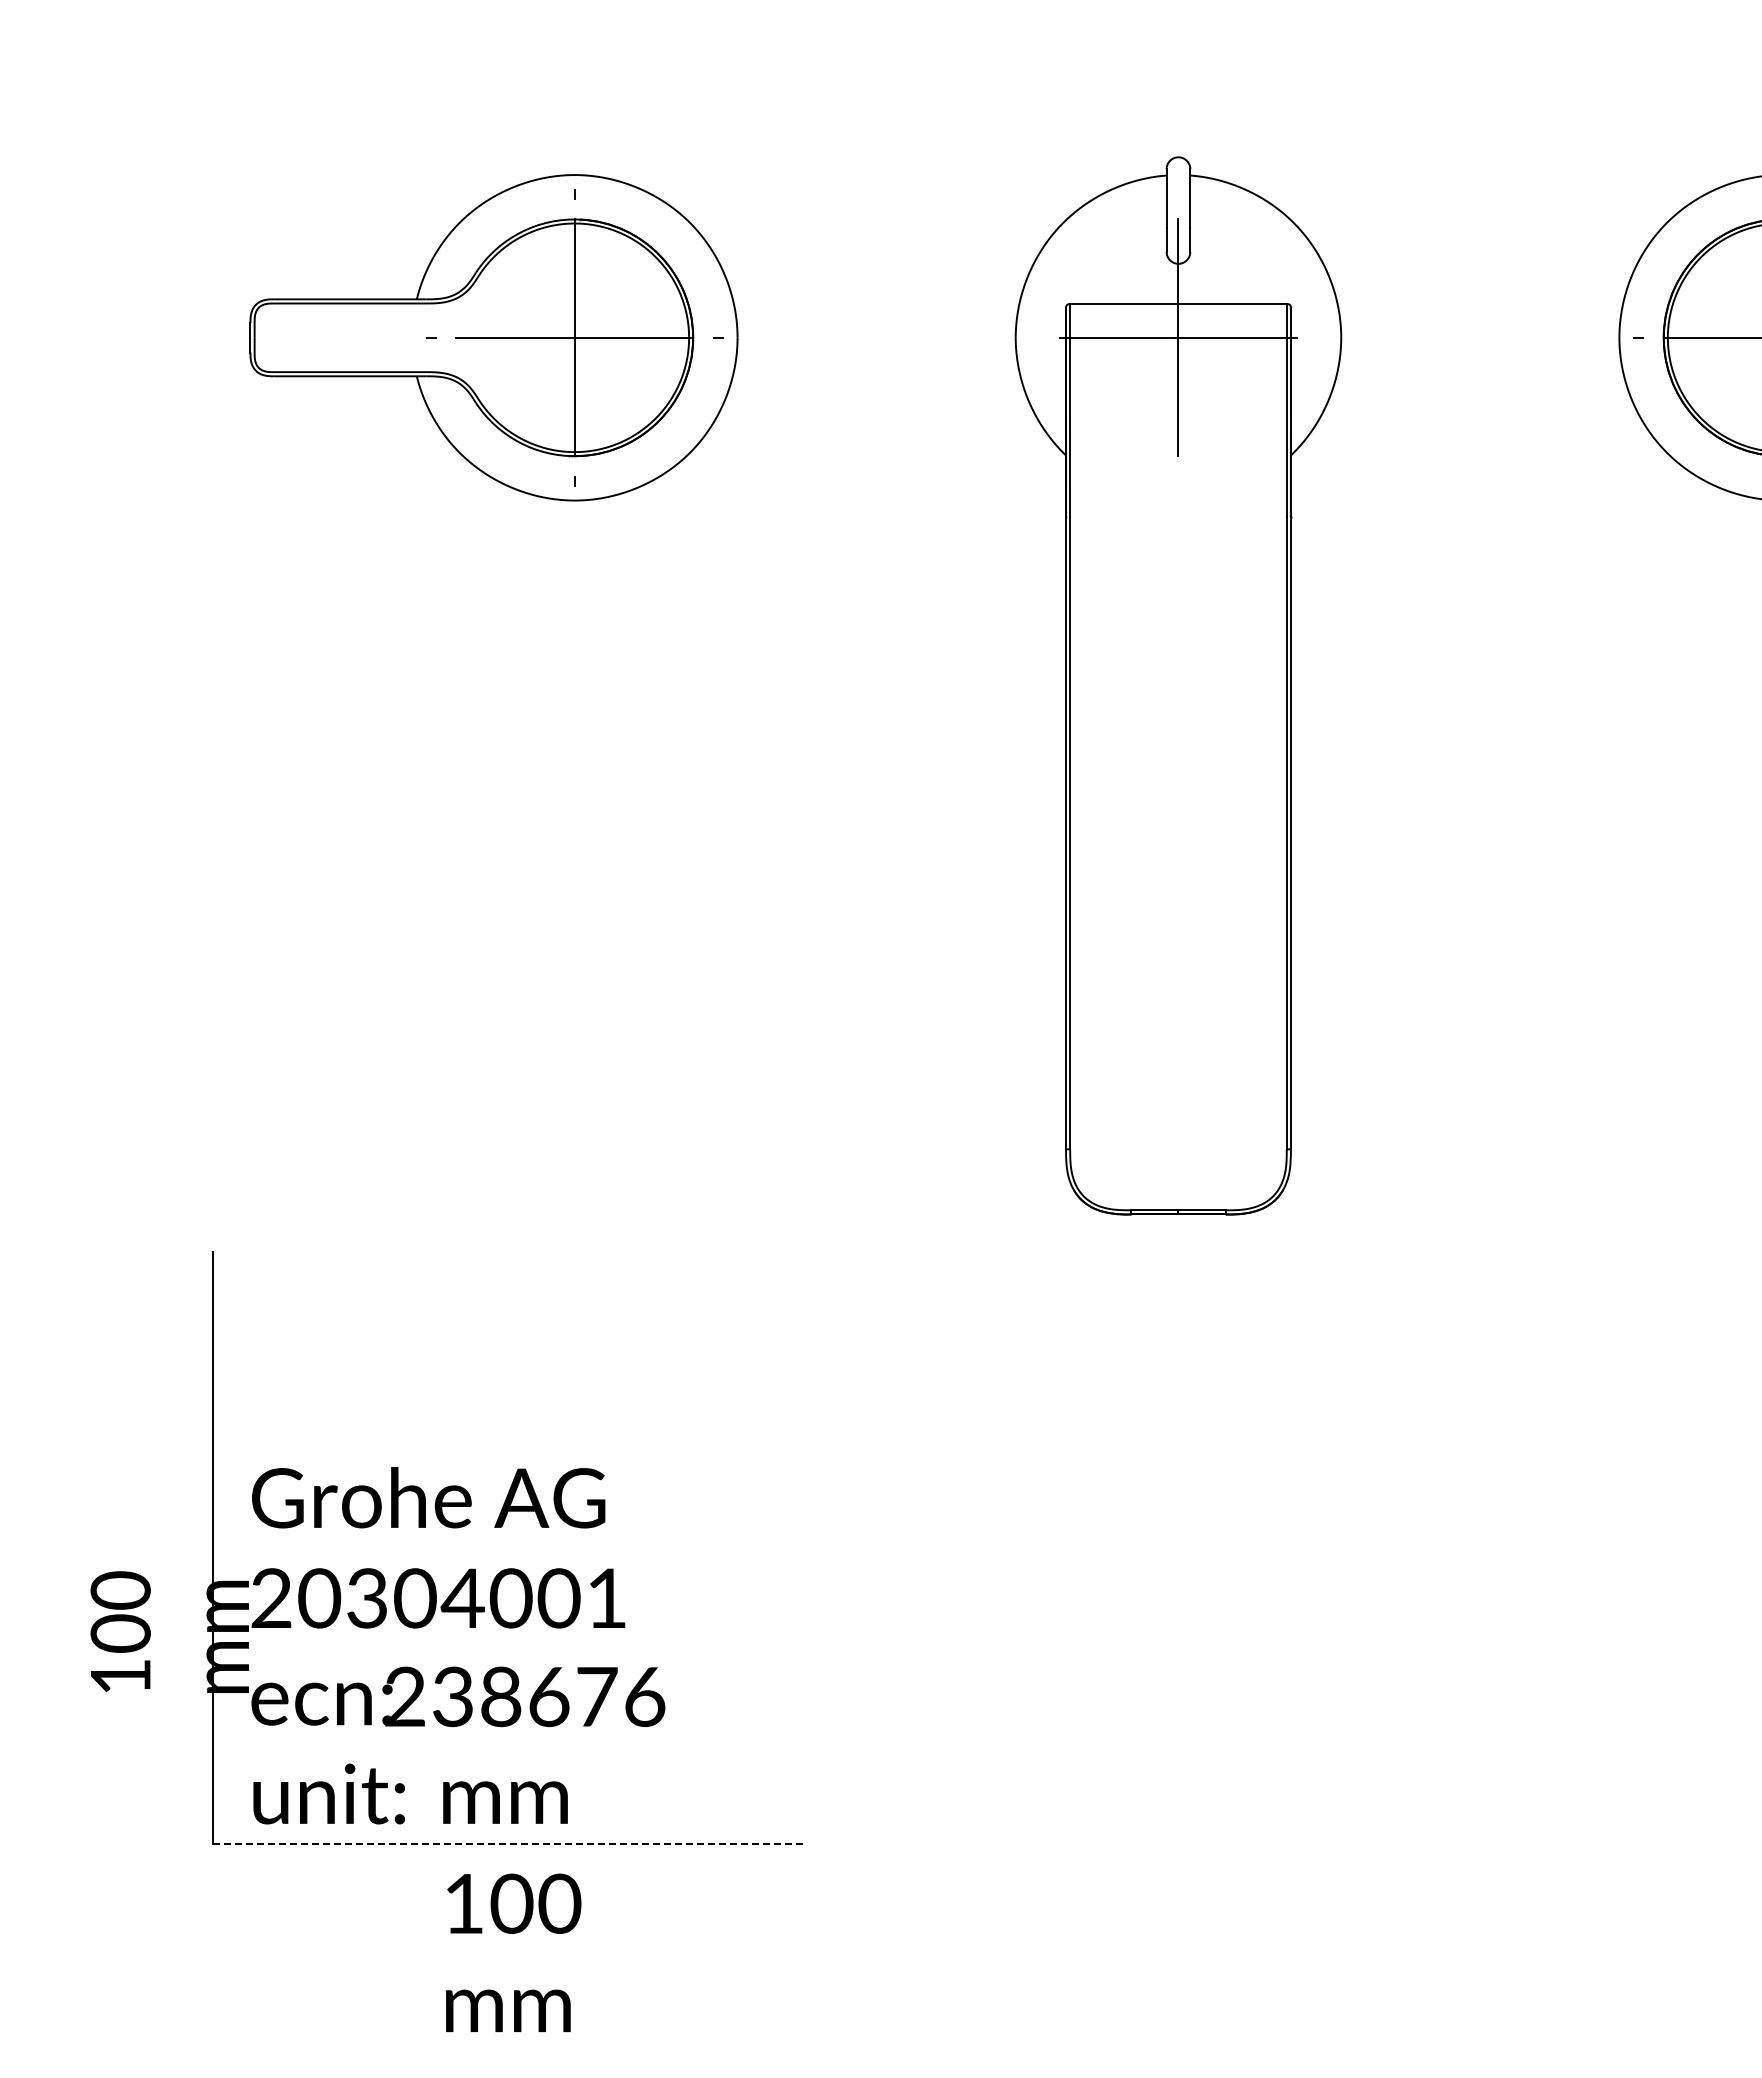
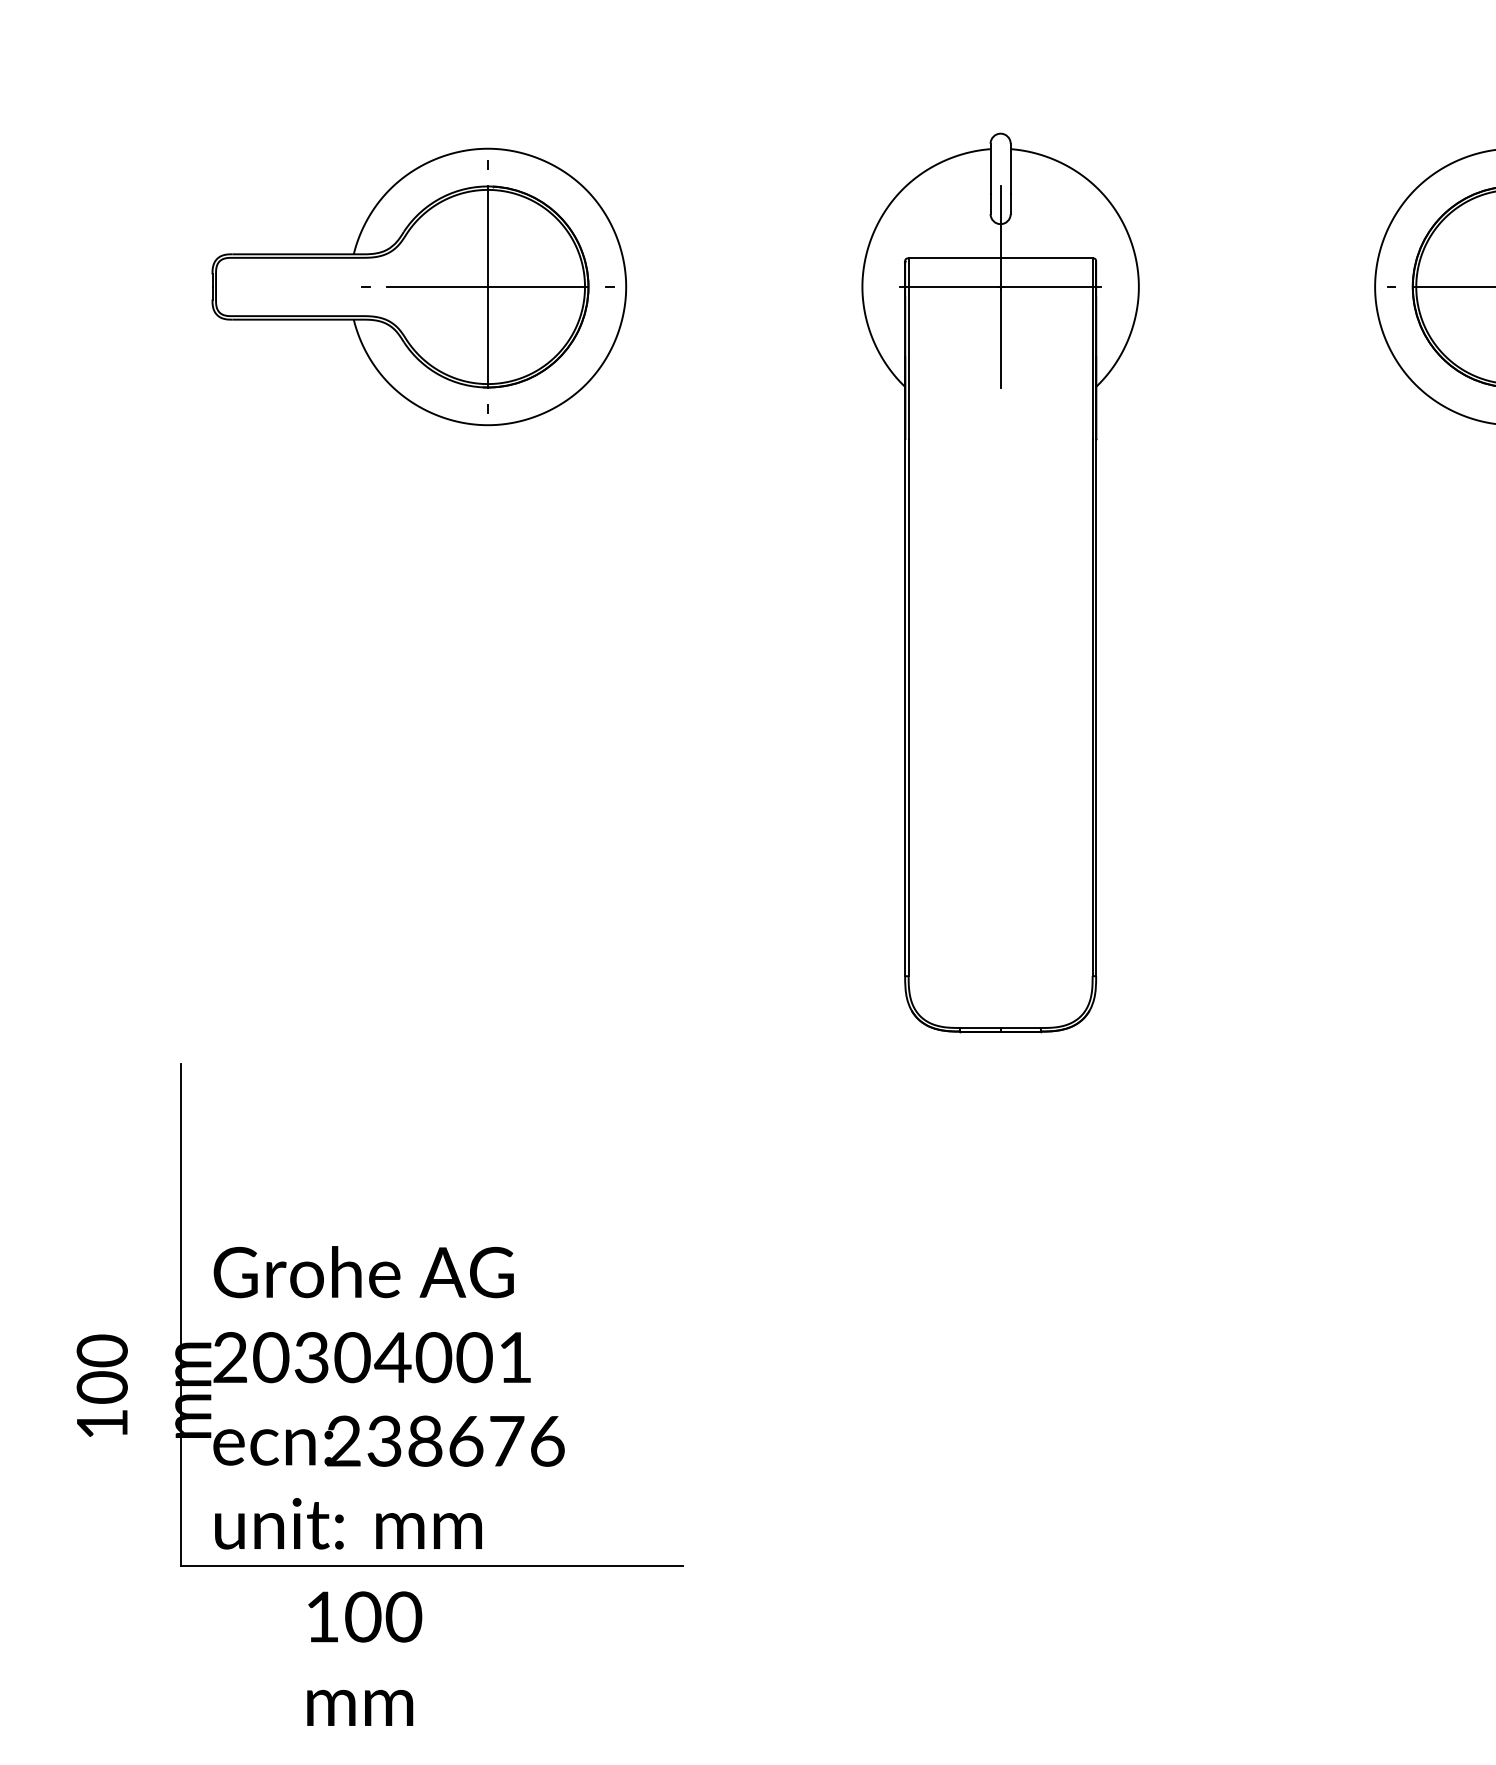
line: (508, 1844) -> (431, 1566), dashed -> solid
text: (513, 1952) -> (364, 1658), moved

